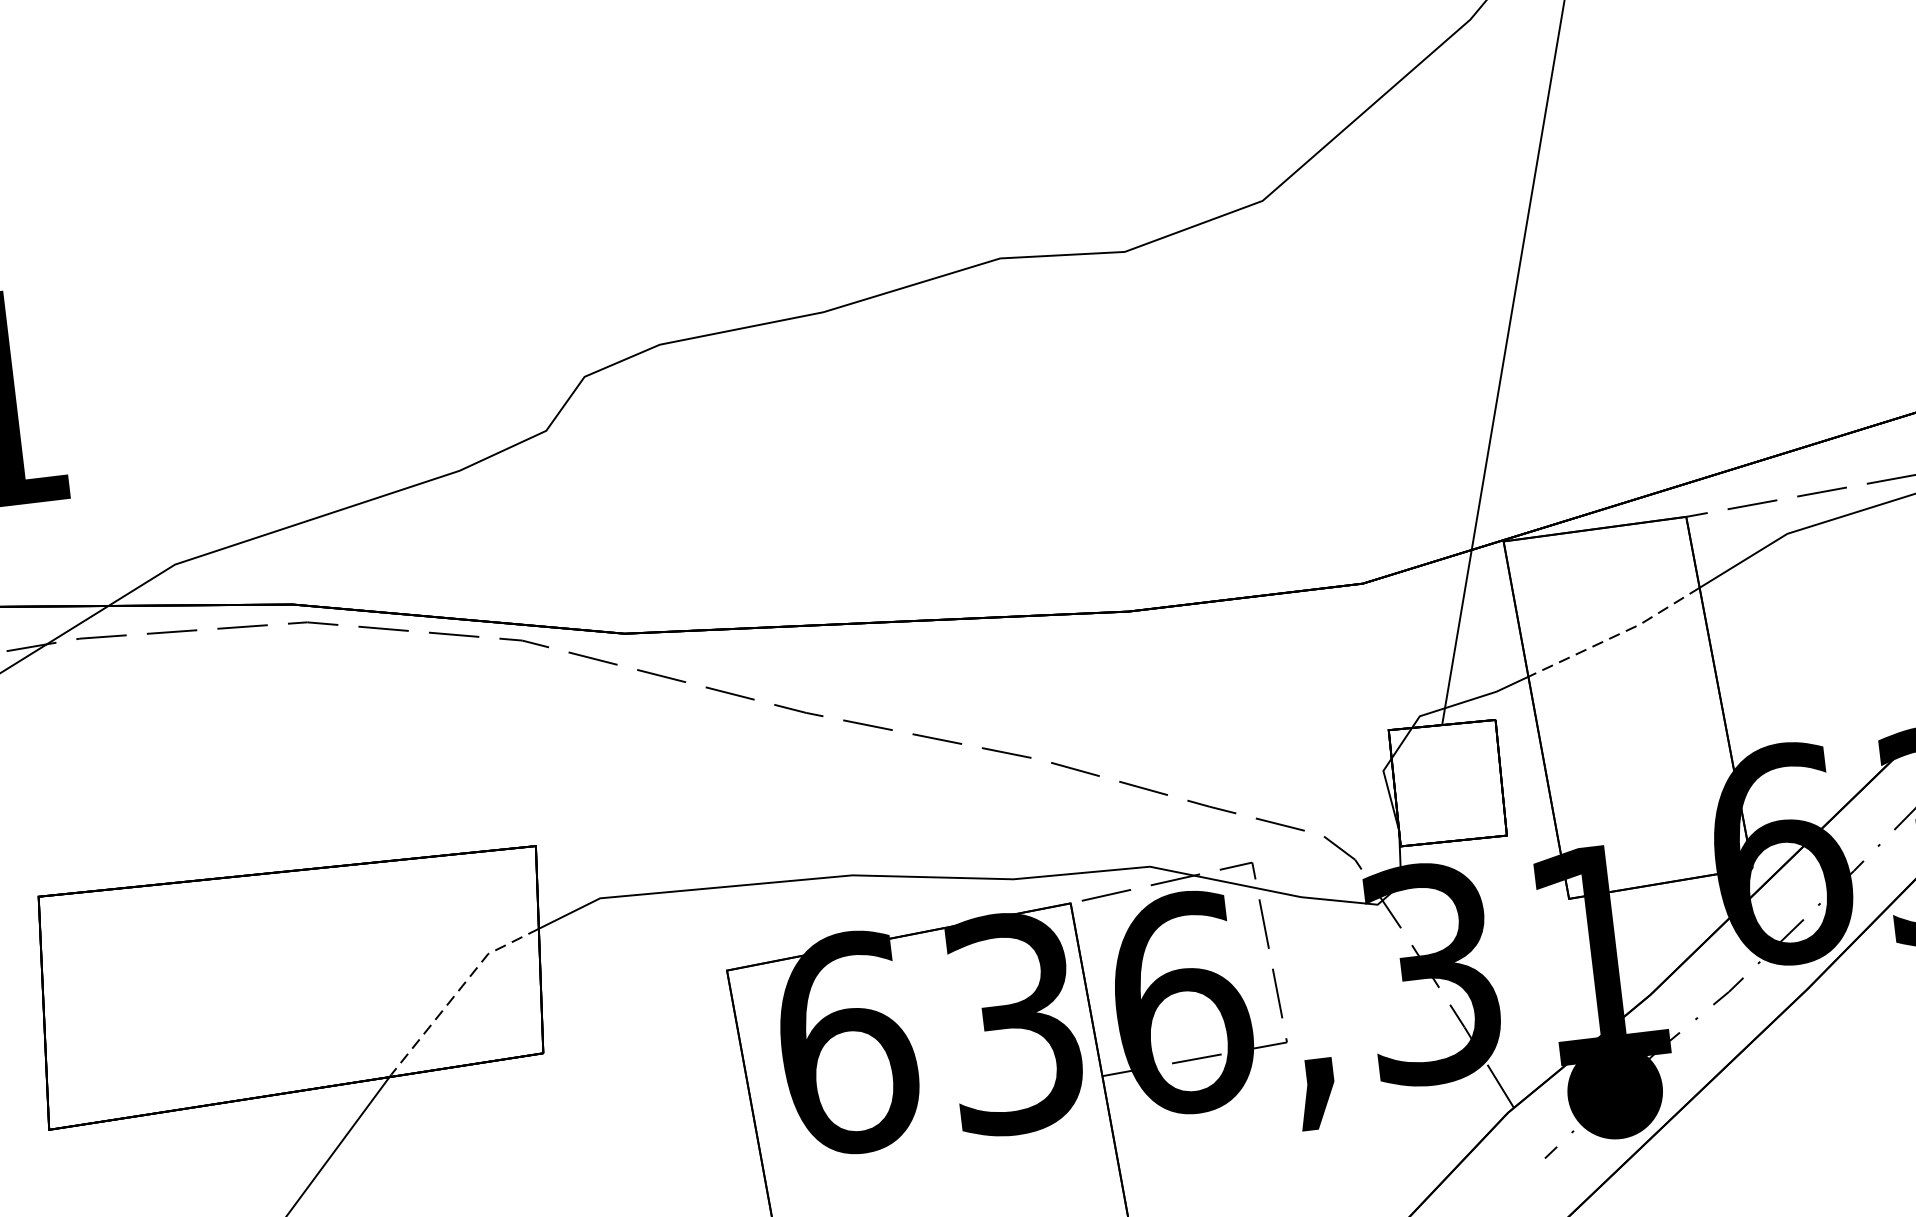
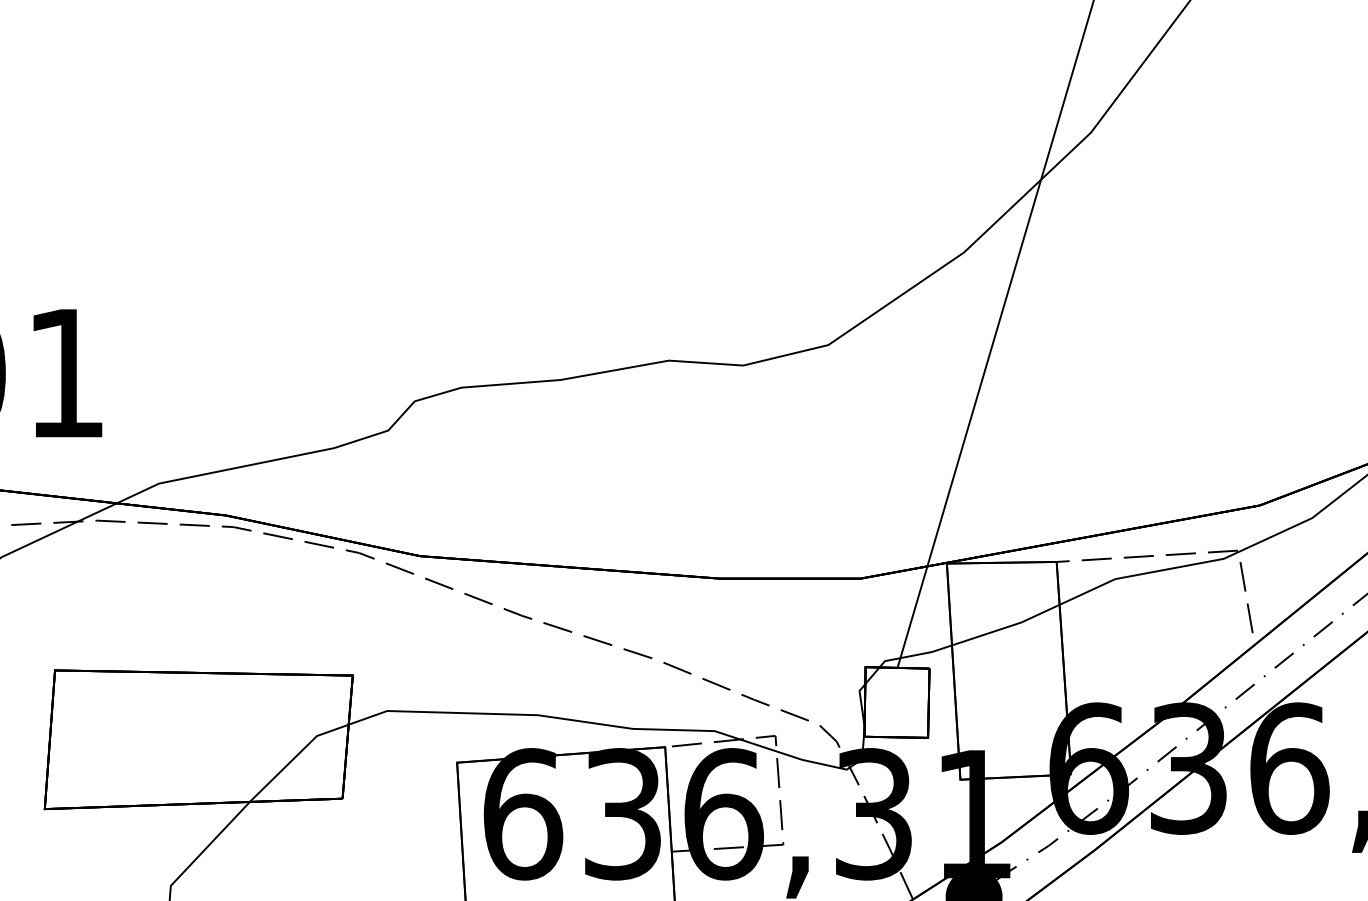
line: (1615, 636) -> (1006, 627), dashed -> solid
line: (456, 994) -> (295, 757), dashed -> solid

